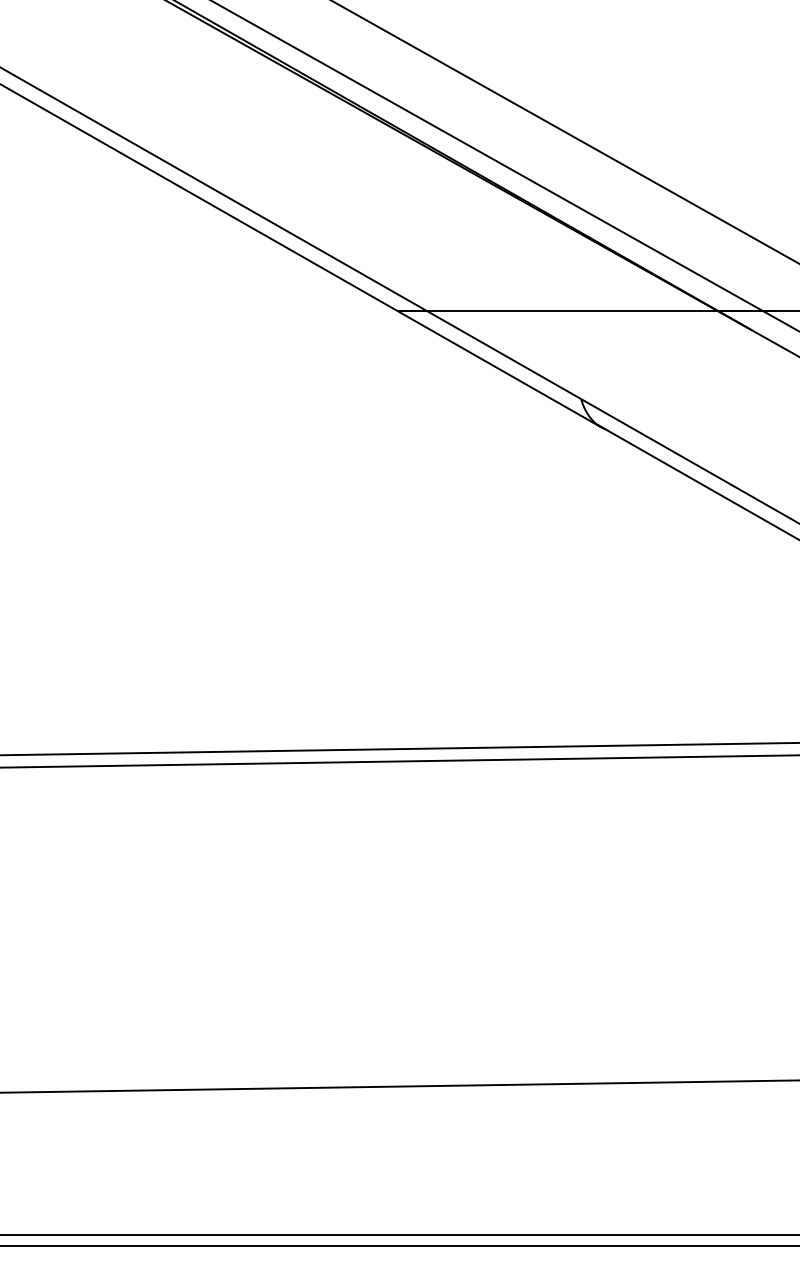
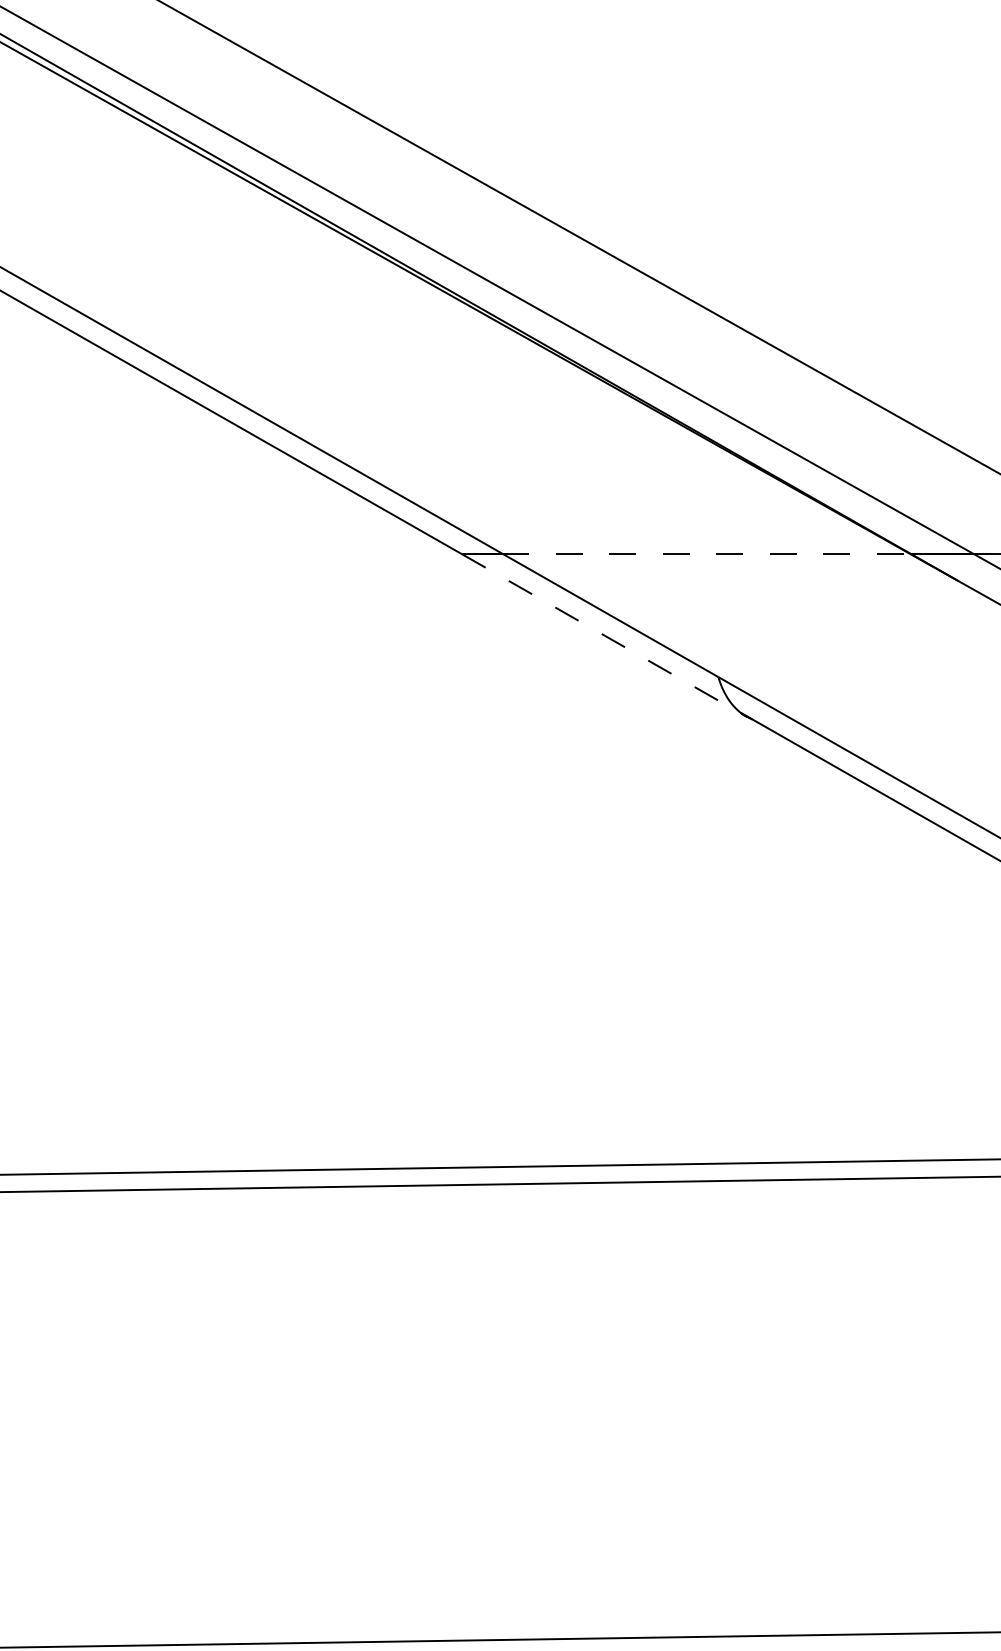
line: (572, 311) -> (706, 554), solid -> dashed
line: (500, 369) -> (605, 635), solid -> dashed

